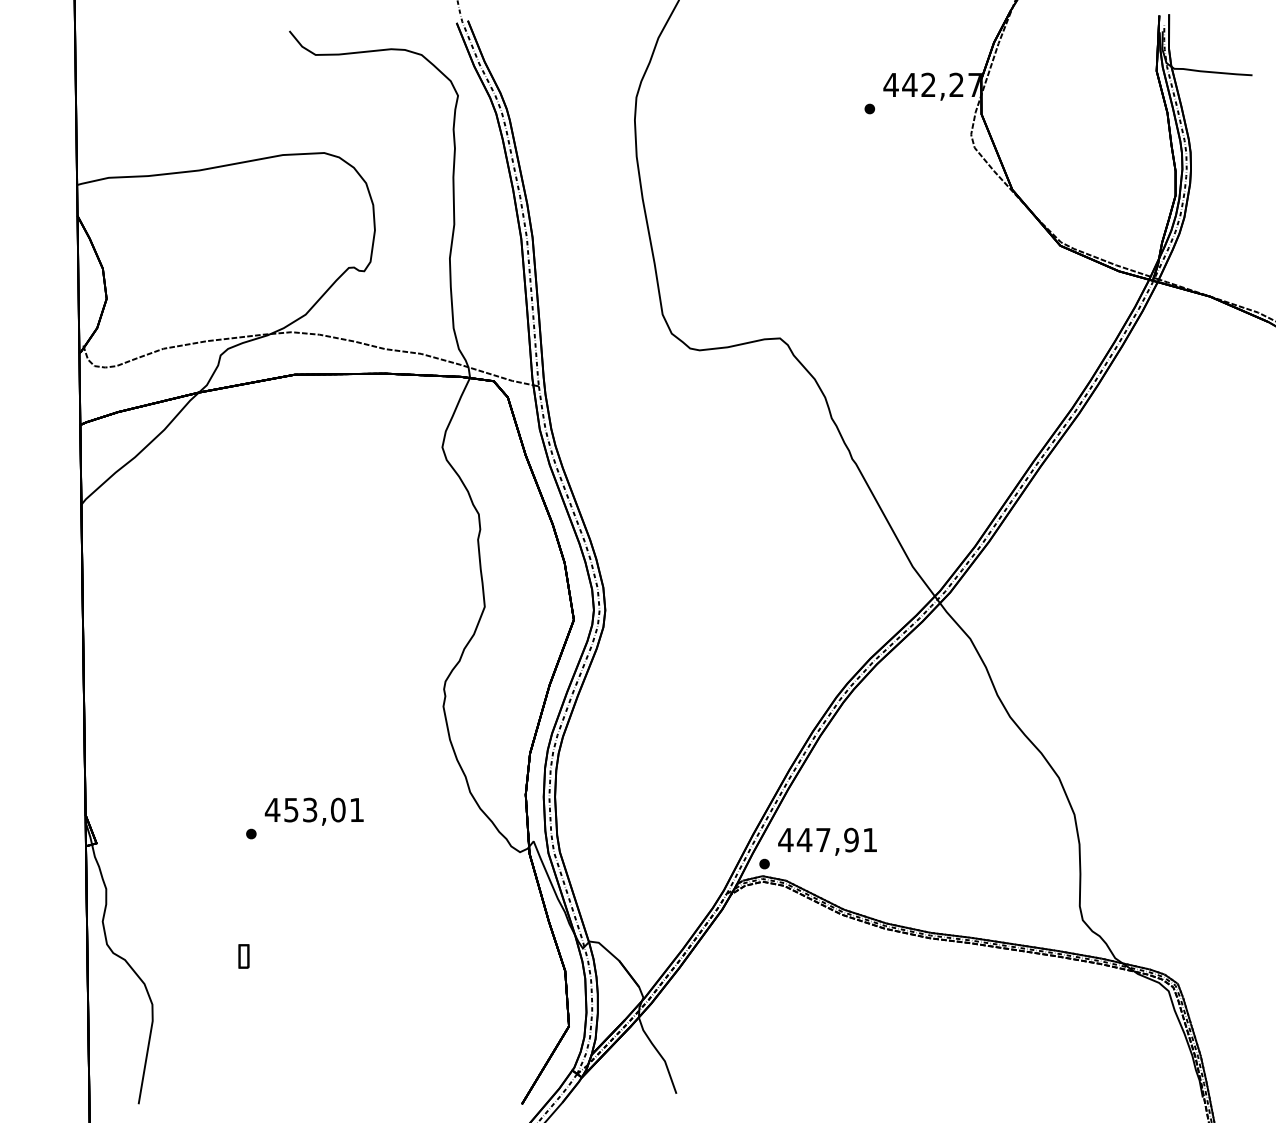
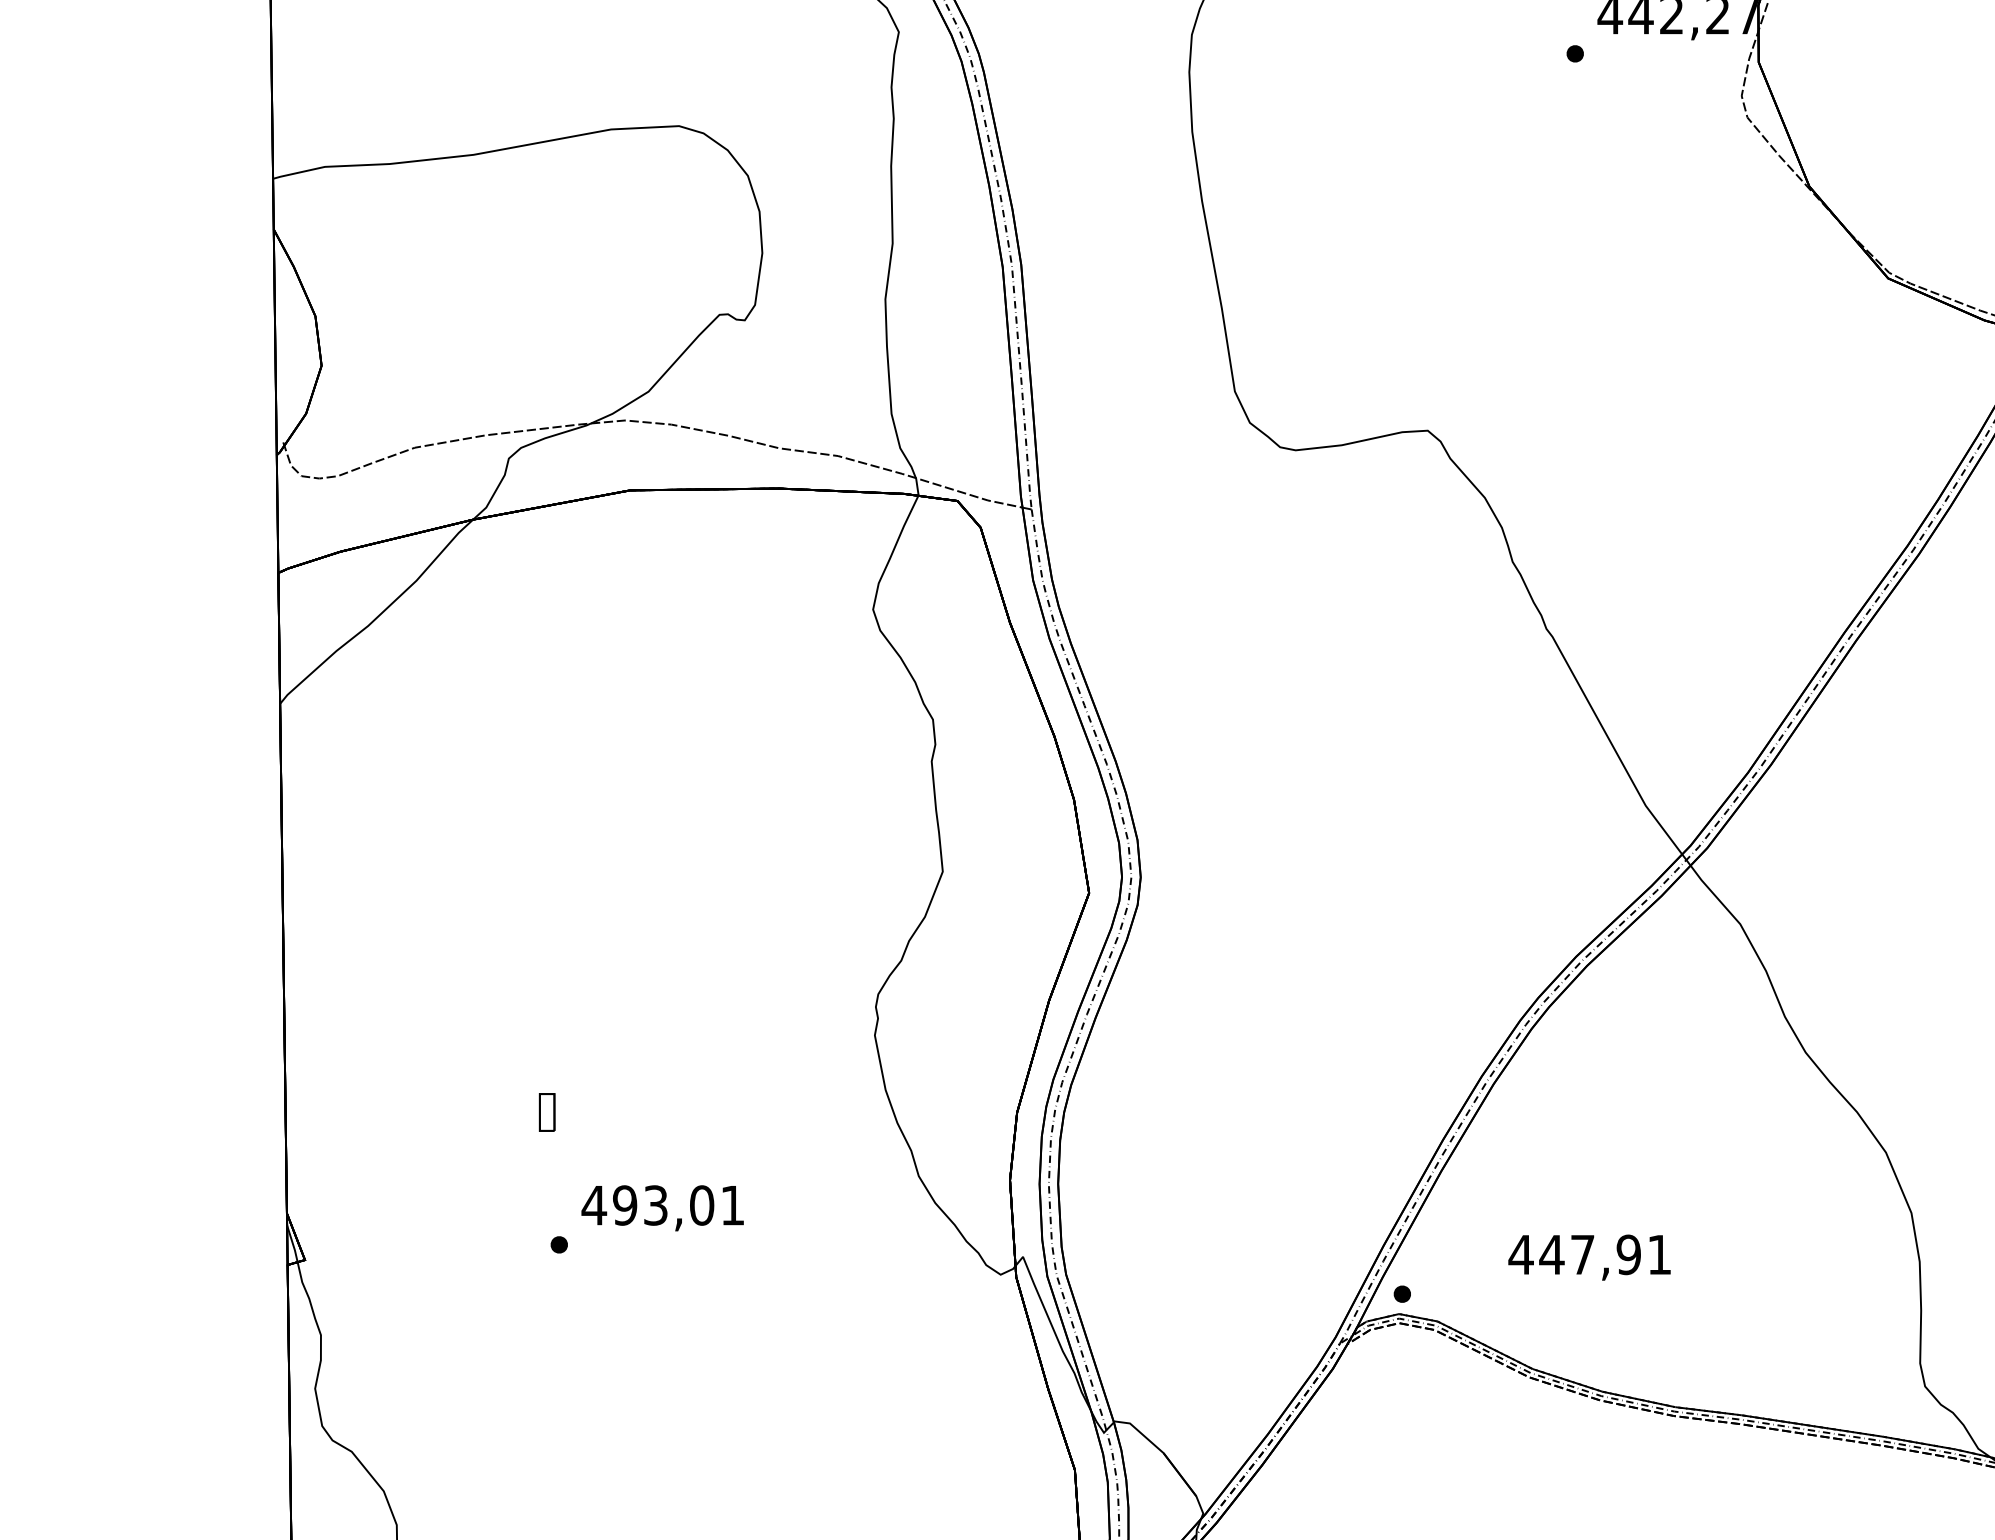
text: (291, 809) -> (625, 1204), 453,01 -> 493,01
text: (827, 841) -> (1589, 1257), moved
part: (243, 956) -> (546, 1112), moved

